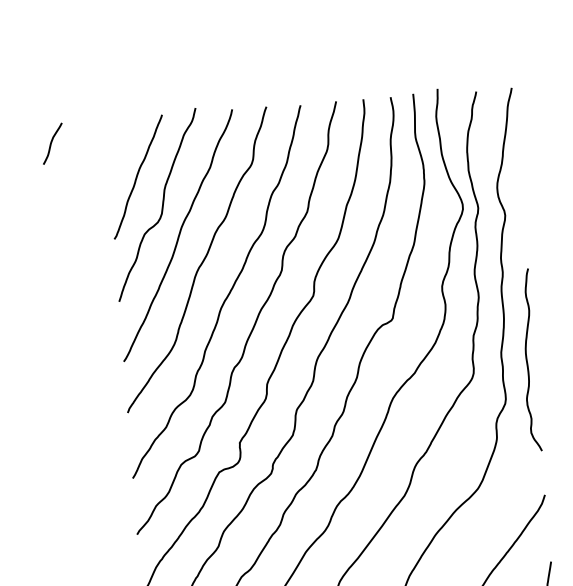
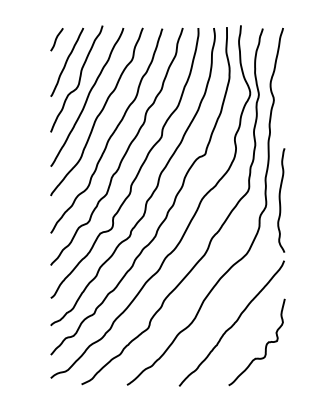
curve: (51, 143) -> (56, 39), moved
curve: (527, 360) -> (280, 200), moved

